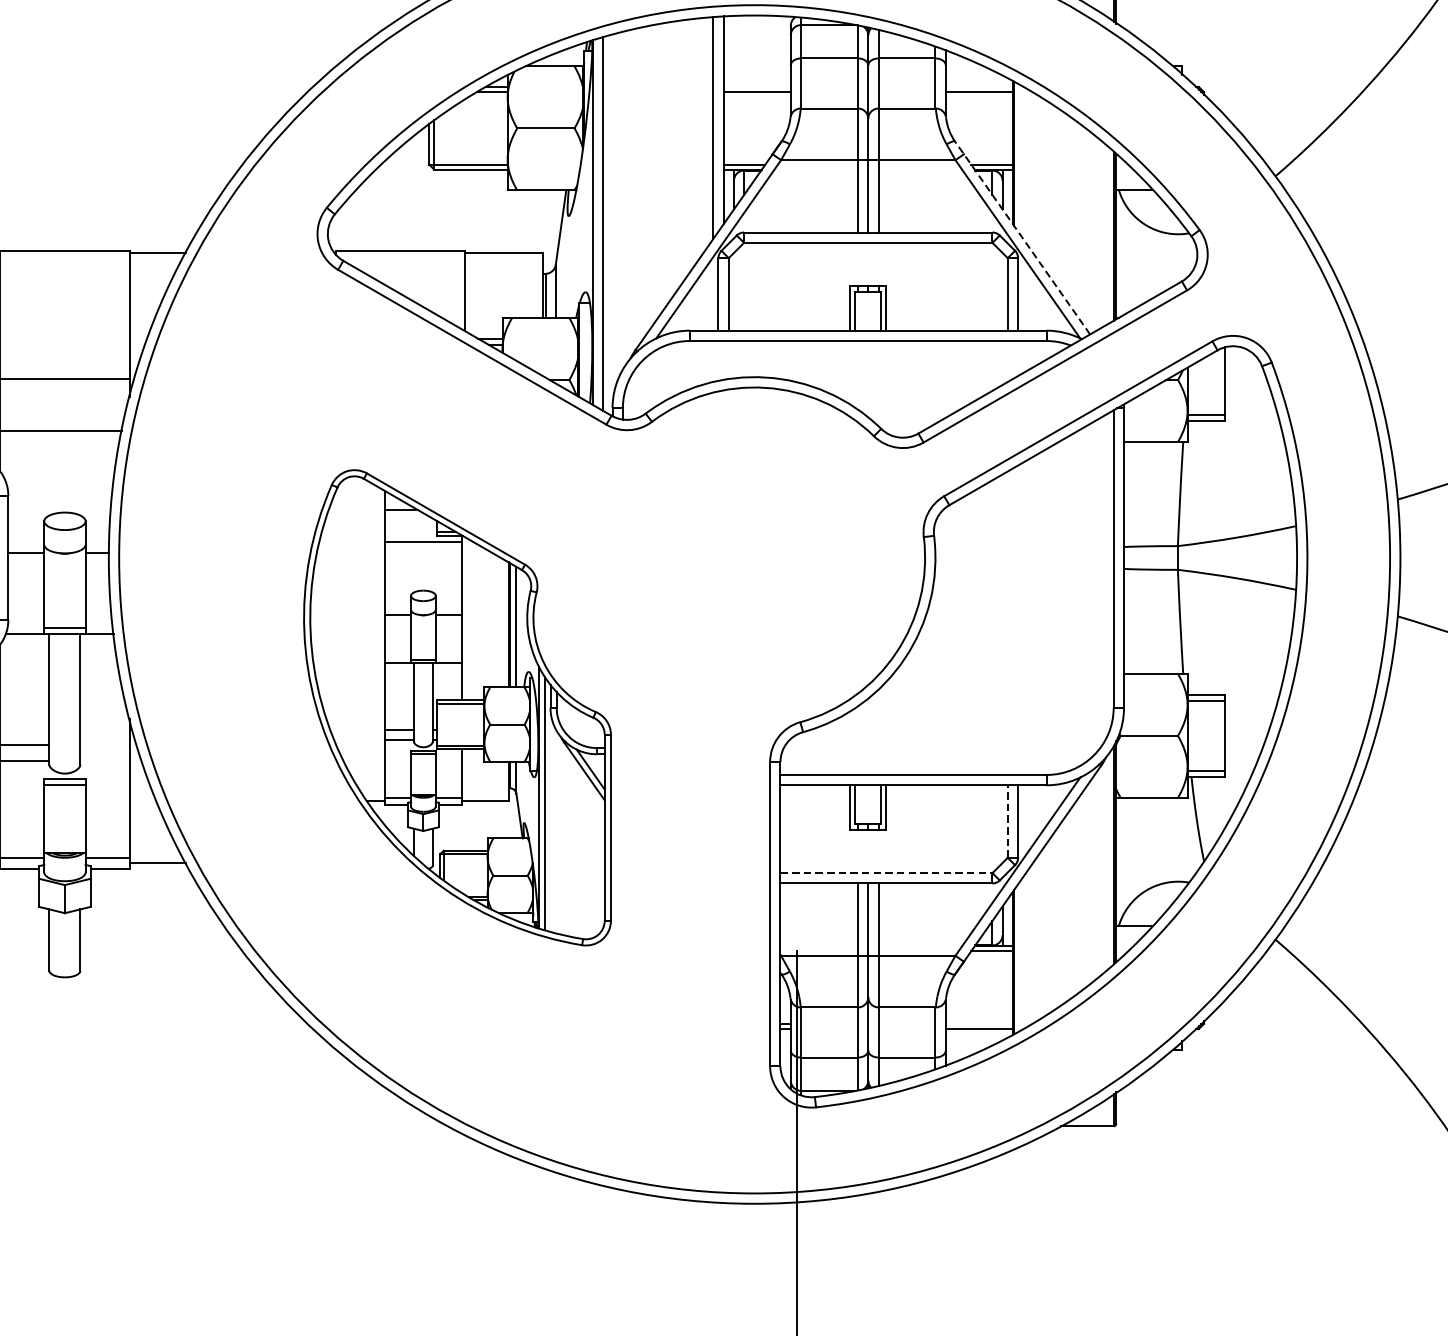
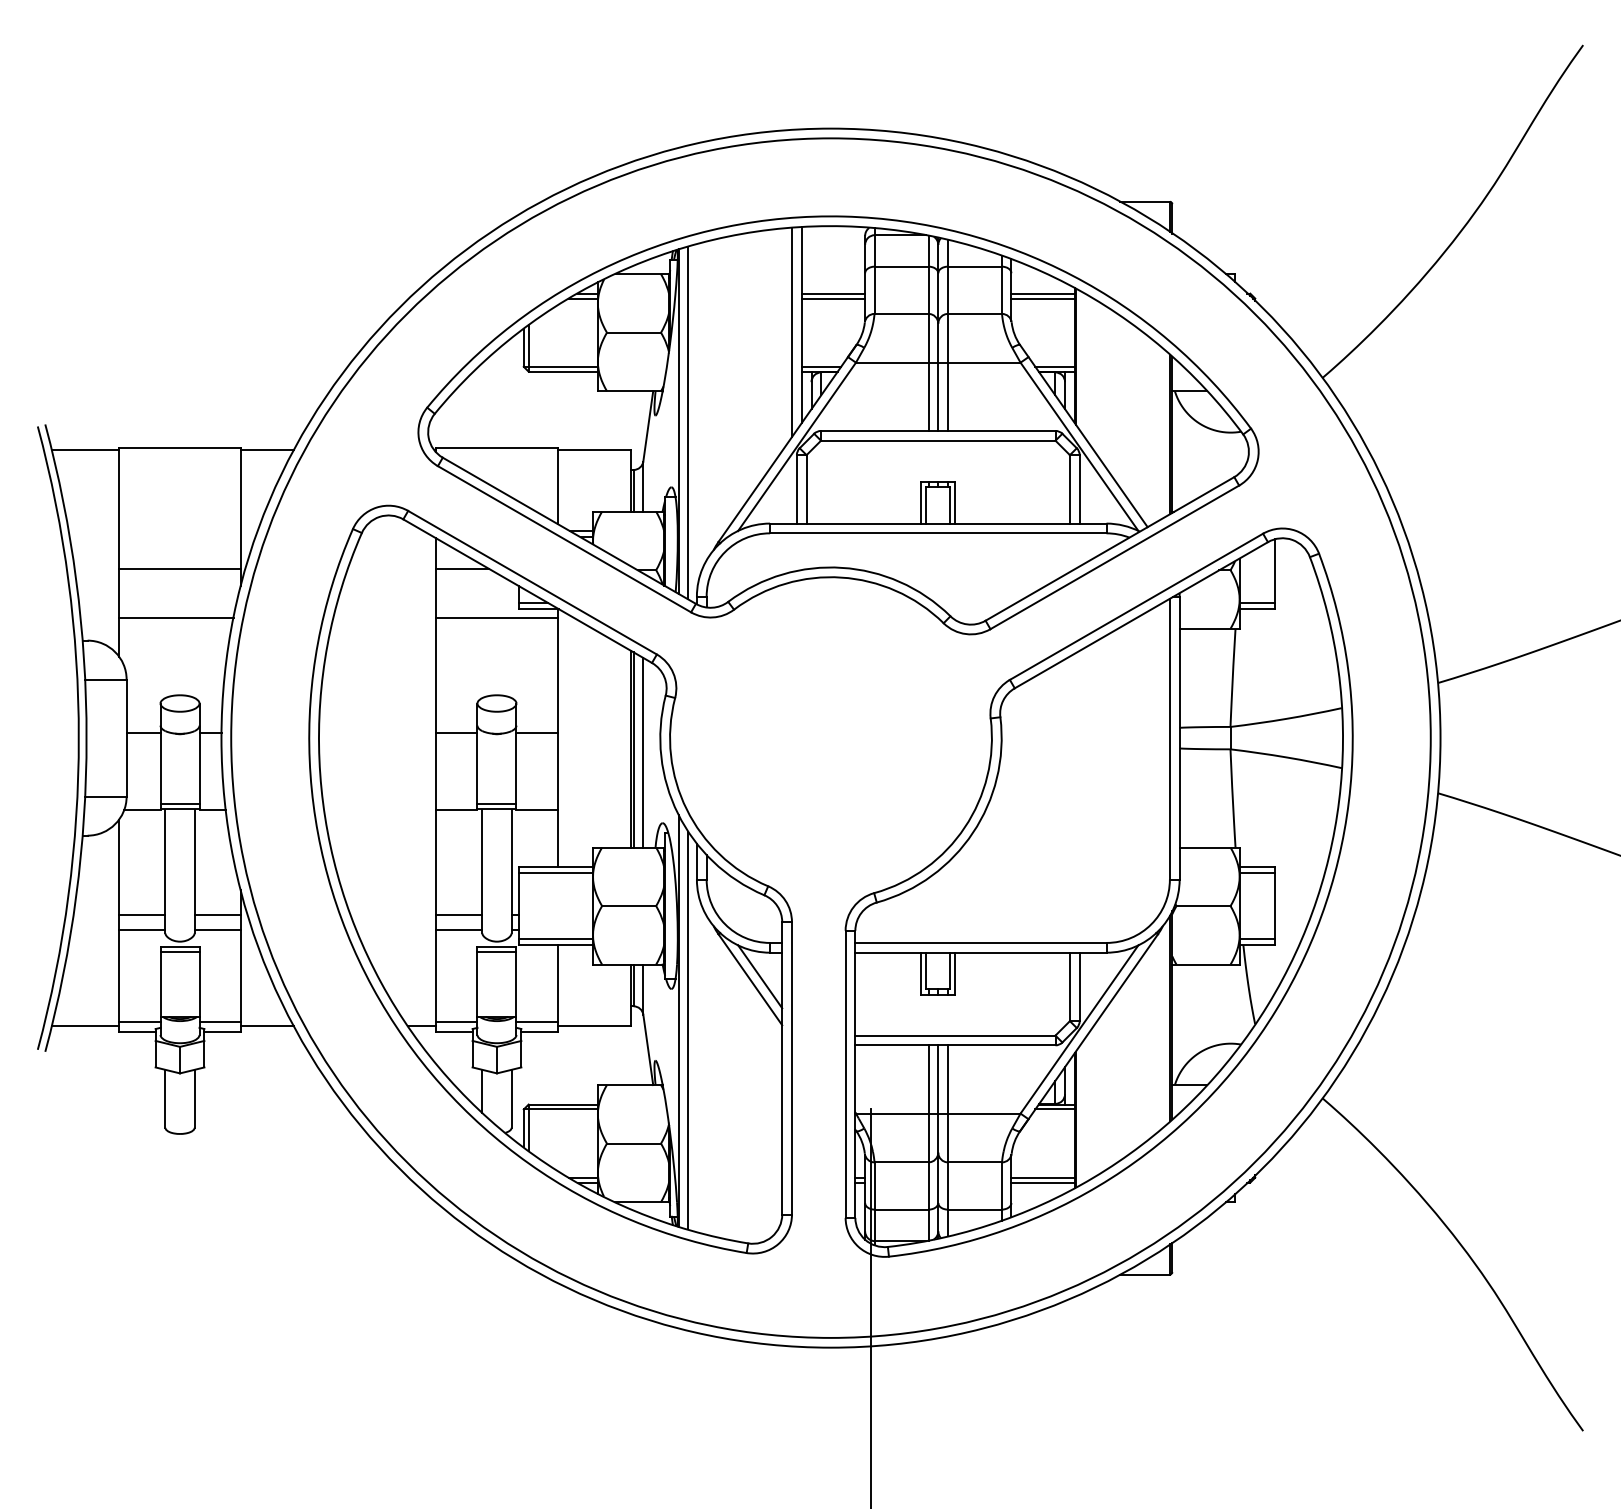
line: (757, 86) -> (833, 293), added
line: (978, 86) -> (1042, 293), added
line: (1022, 237) -> (1083, 435), dashed -> solid
part: (457, 707) -> (550, 879), size x1.67
line: (104, 744) -> (217, 914), added
line: (104, 761) -> (217, 930), added
line: (1007, 821) -> (1069, 986), dashed -> solid
line: (886, 873) -> (955, 1035), dashed -> solid
line: (978, 1023) -> (1042, 1177), added

